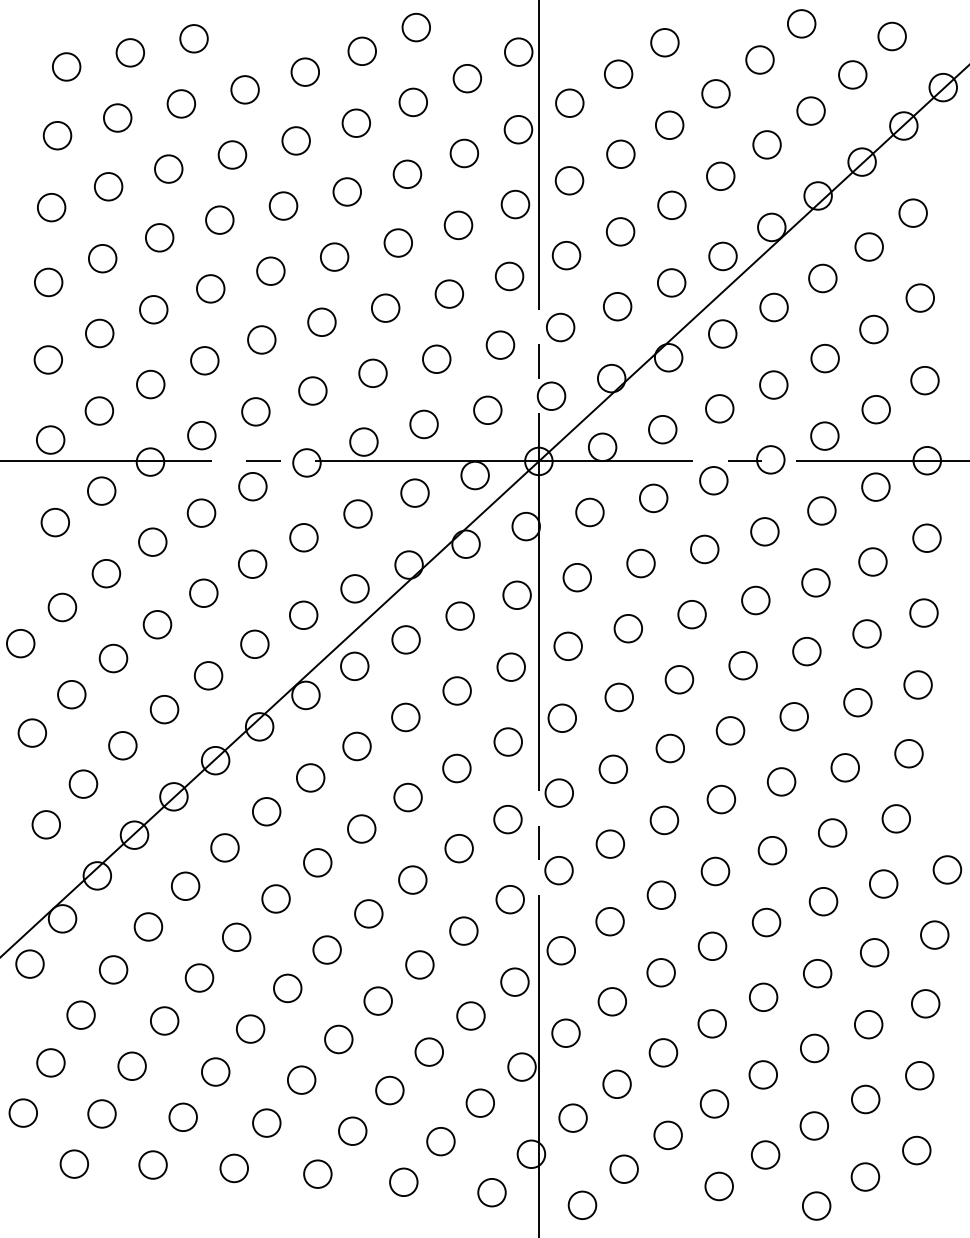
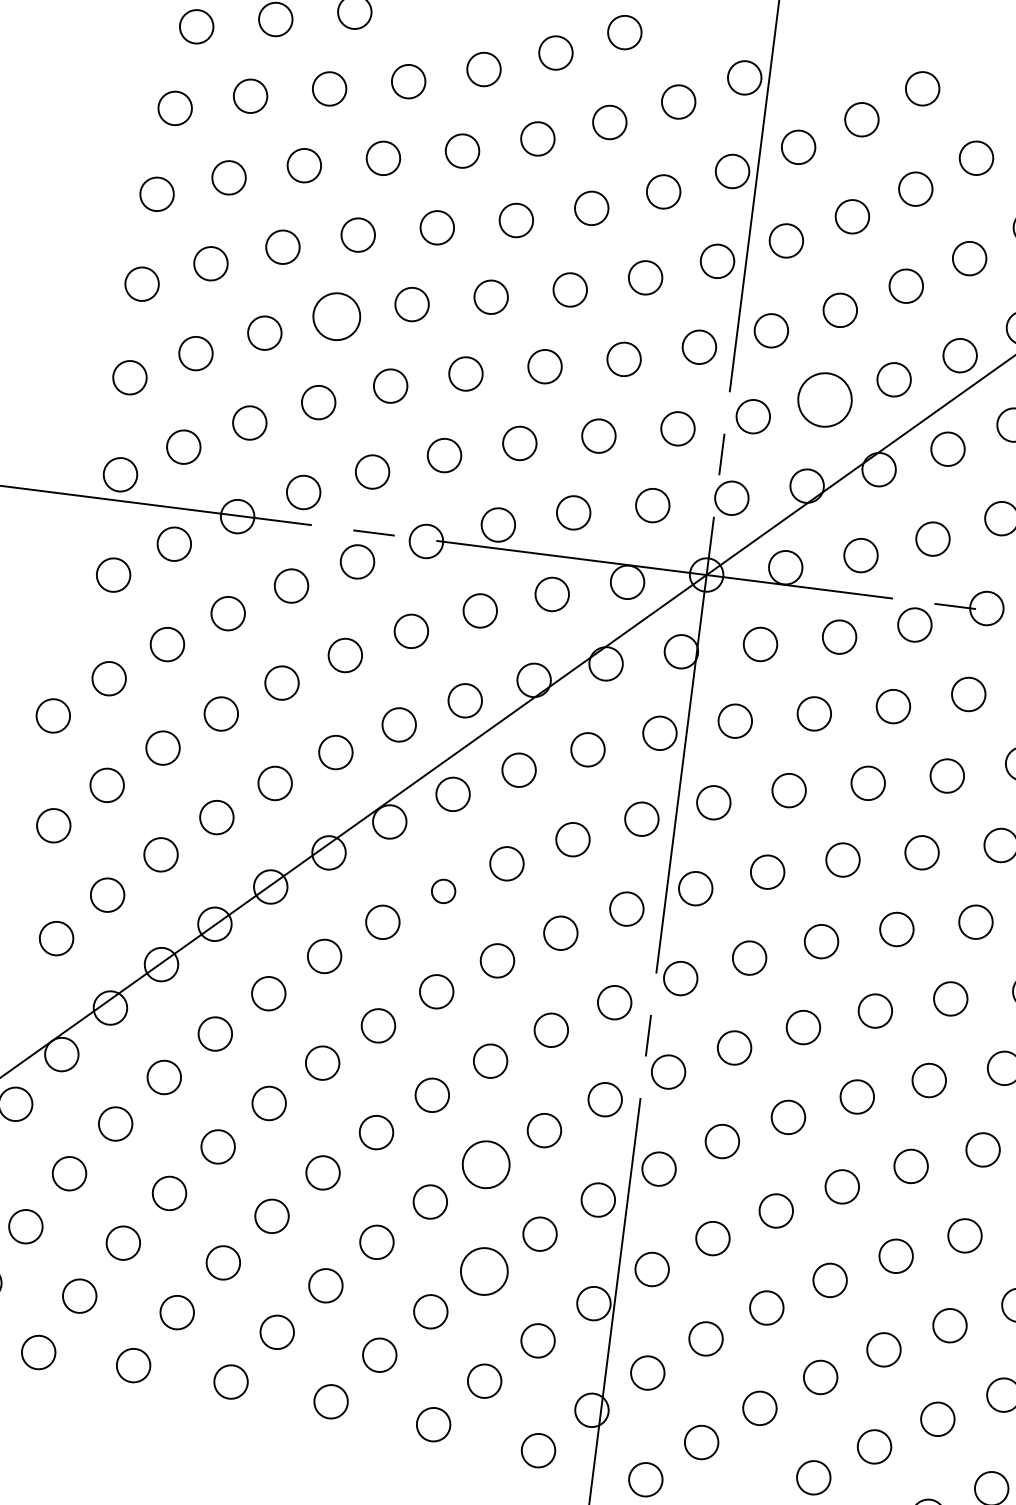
circle: (210, 288) -> (336, 316), size x1.4
circle: (617, 306) -> (825, 399), size x1.6
circle: (356, 746) -> (442, 891), size x0.7
circle: (419, 964) -> (485, 1164), size x1.4
circle: (428, 1051) -> (483, 1270), size x1.4

